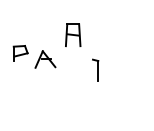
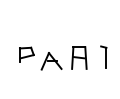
part: (73, 34) -> (79, 57), moved
part: (95, 69) -> (103, 56), moved

